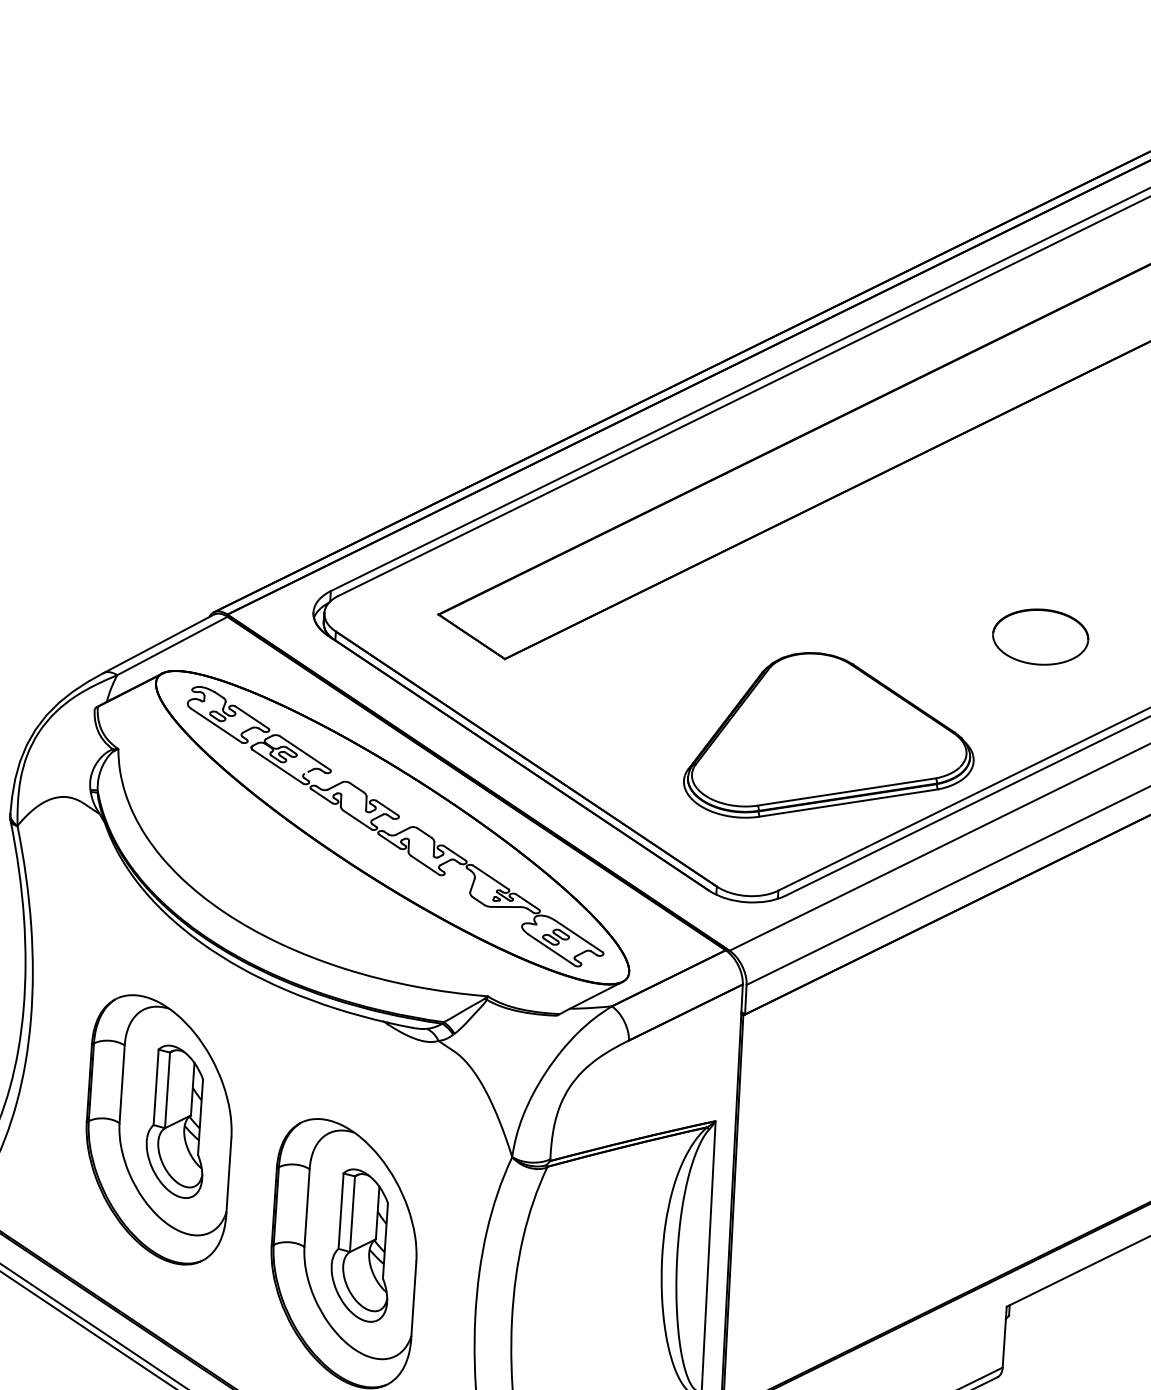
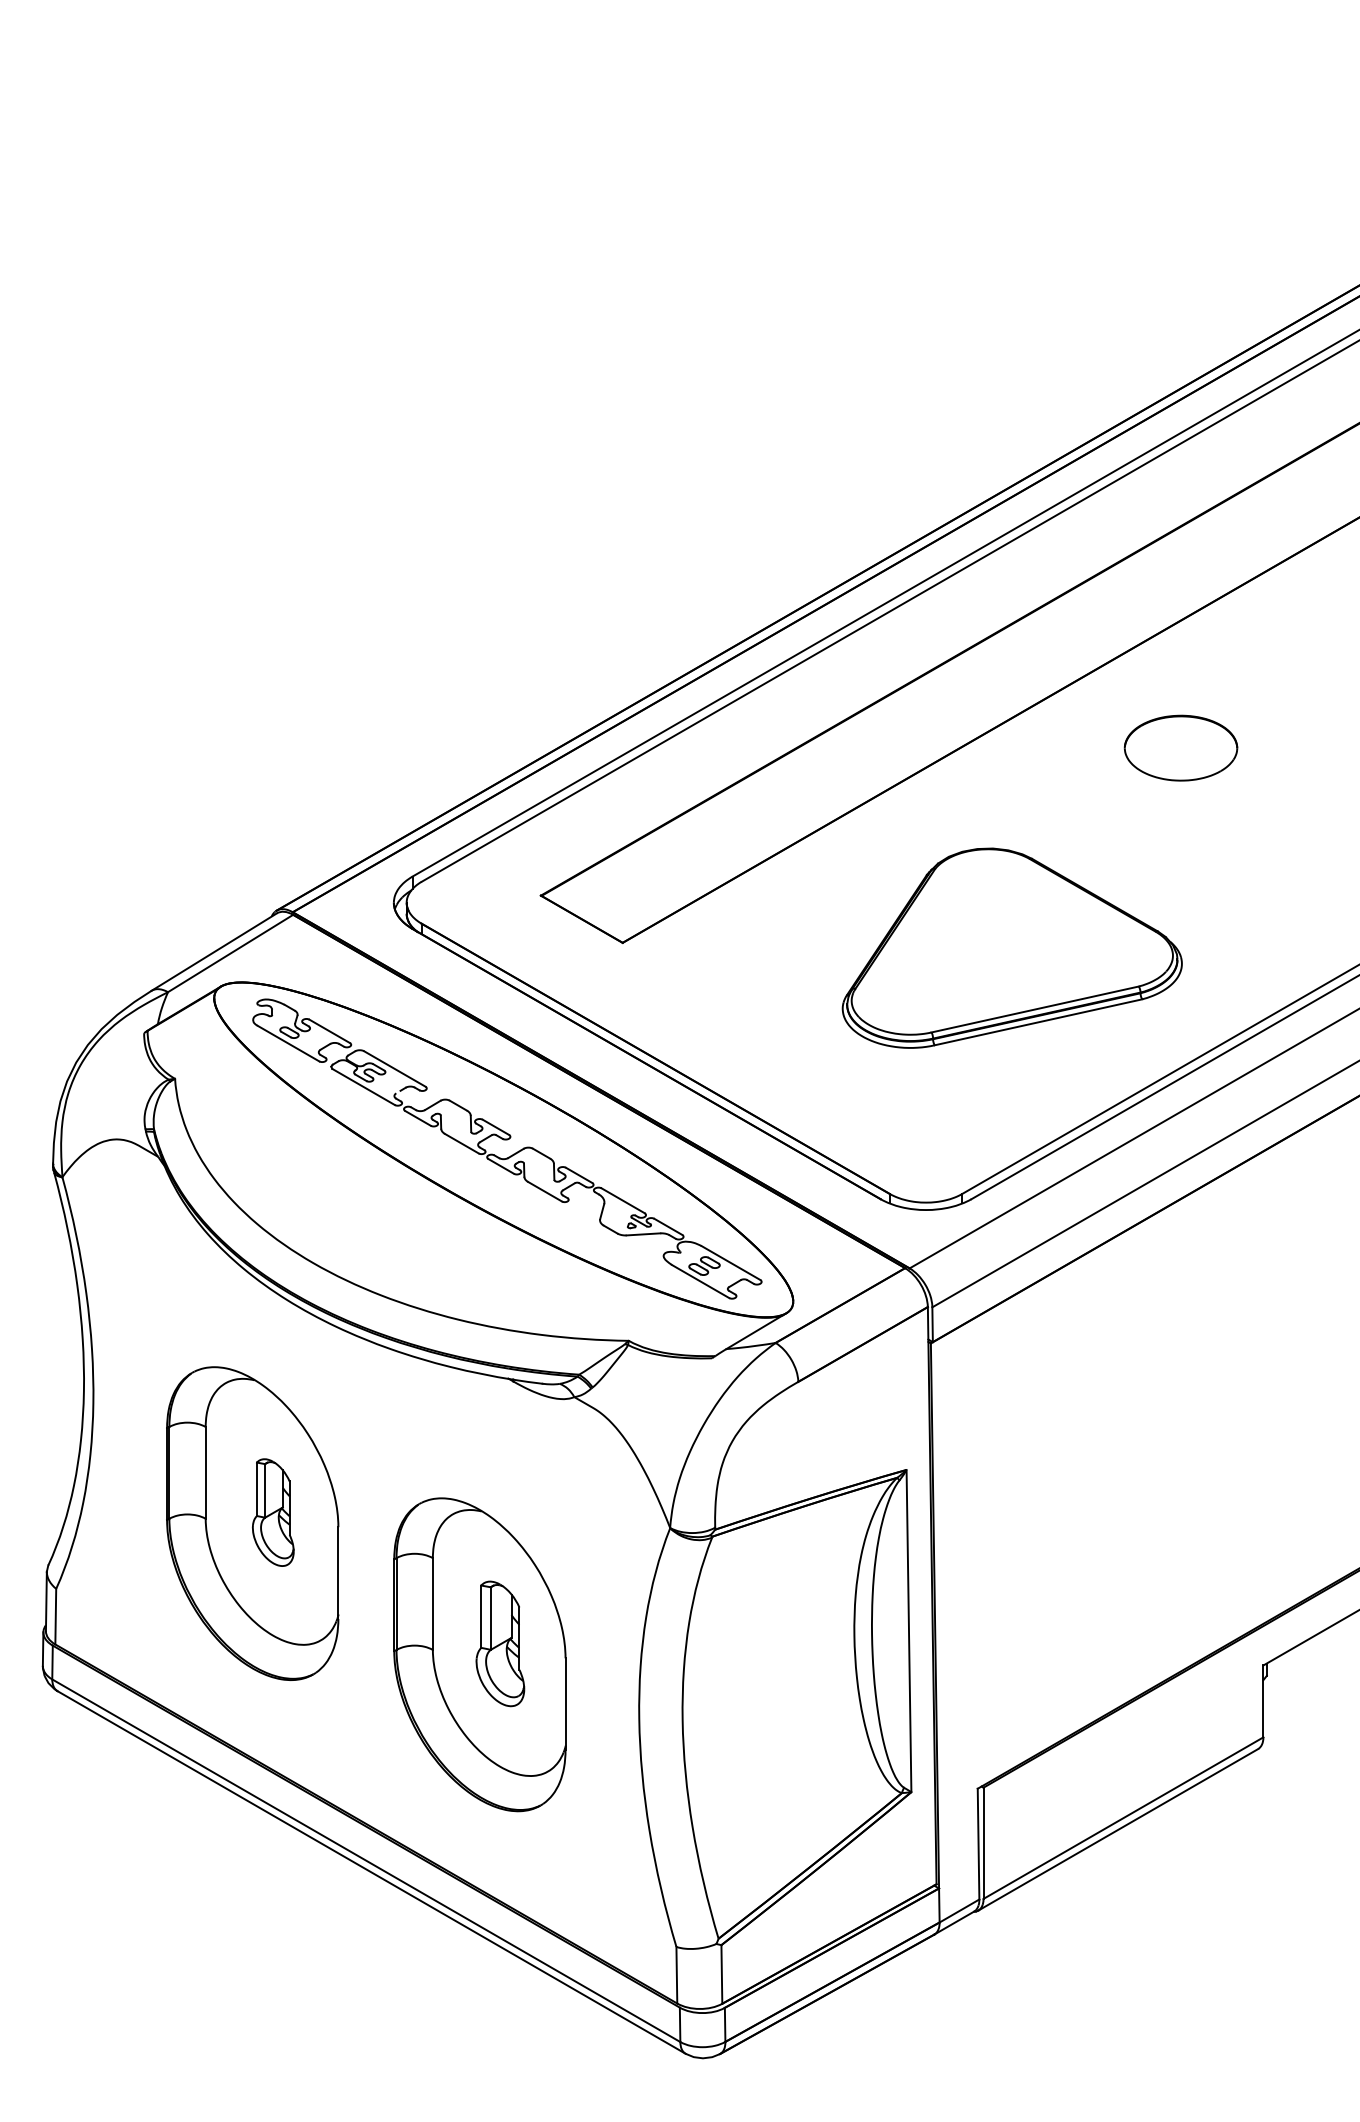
part: (1040, 636) -> (1180, 747), moved
part: (830, 738) -> (1011, 947), moved
part: (177, 1121) -> (273, 1512), size x0.6
part: (362, 1245) -> (500, 1643), size x0.7

